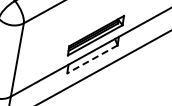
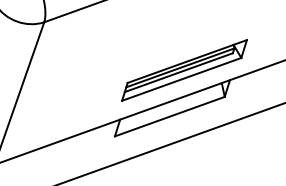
line: (92, 59) -> (169, 116), dashed -> solid

